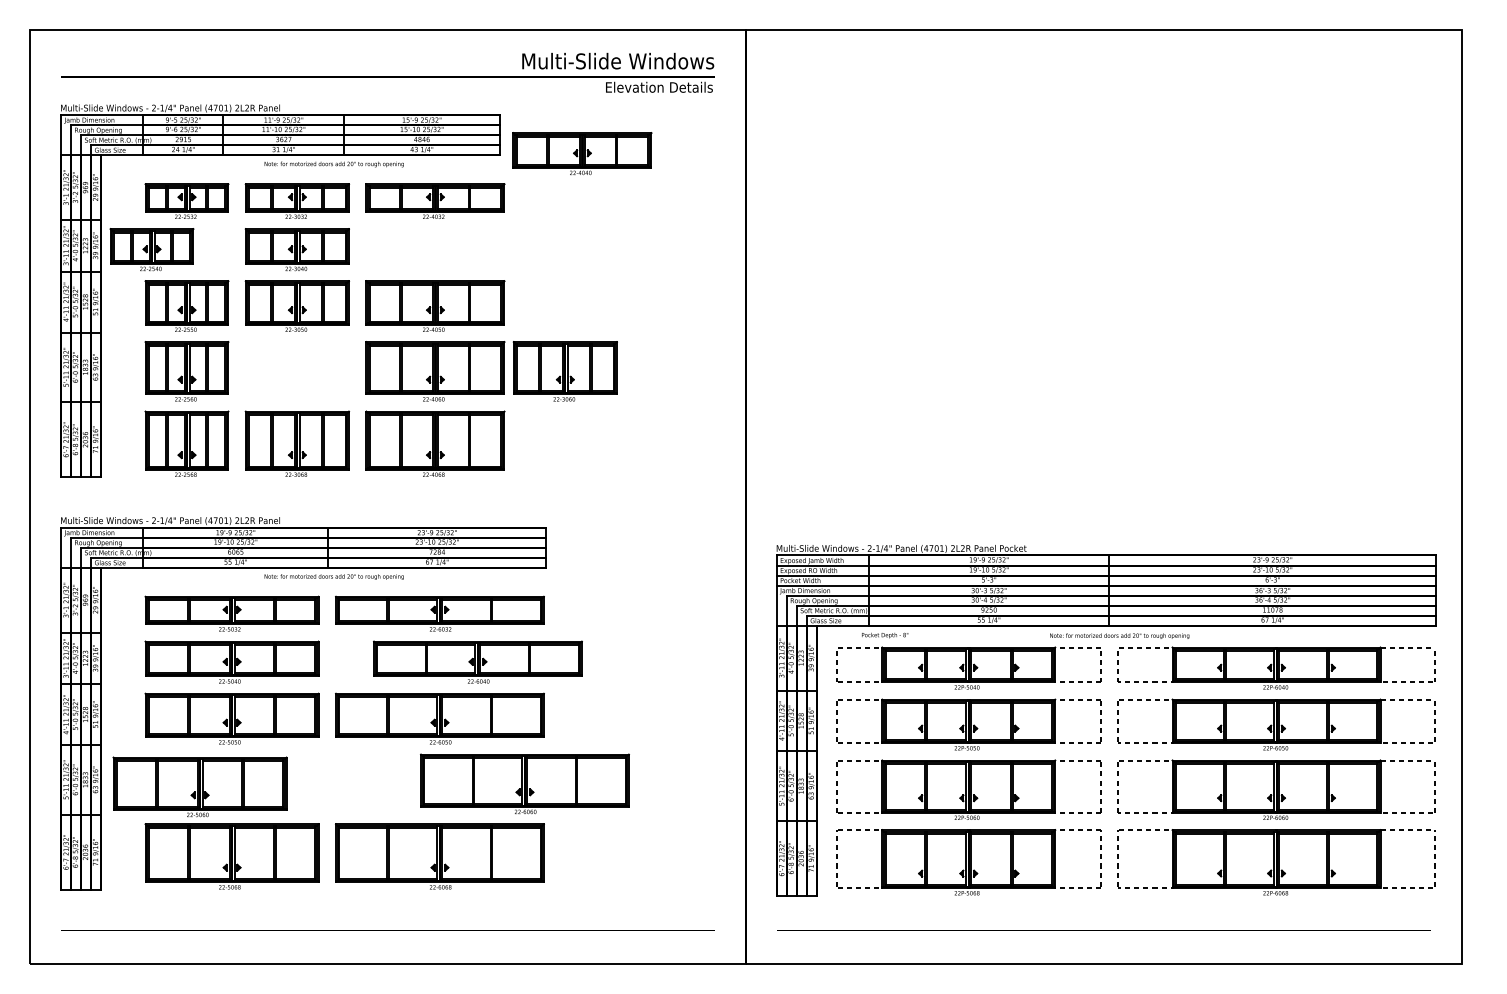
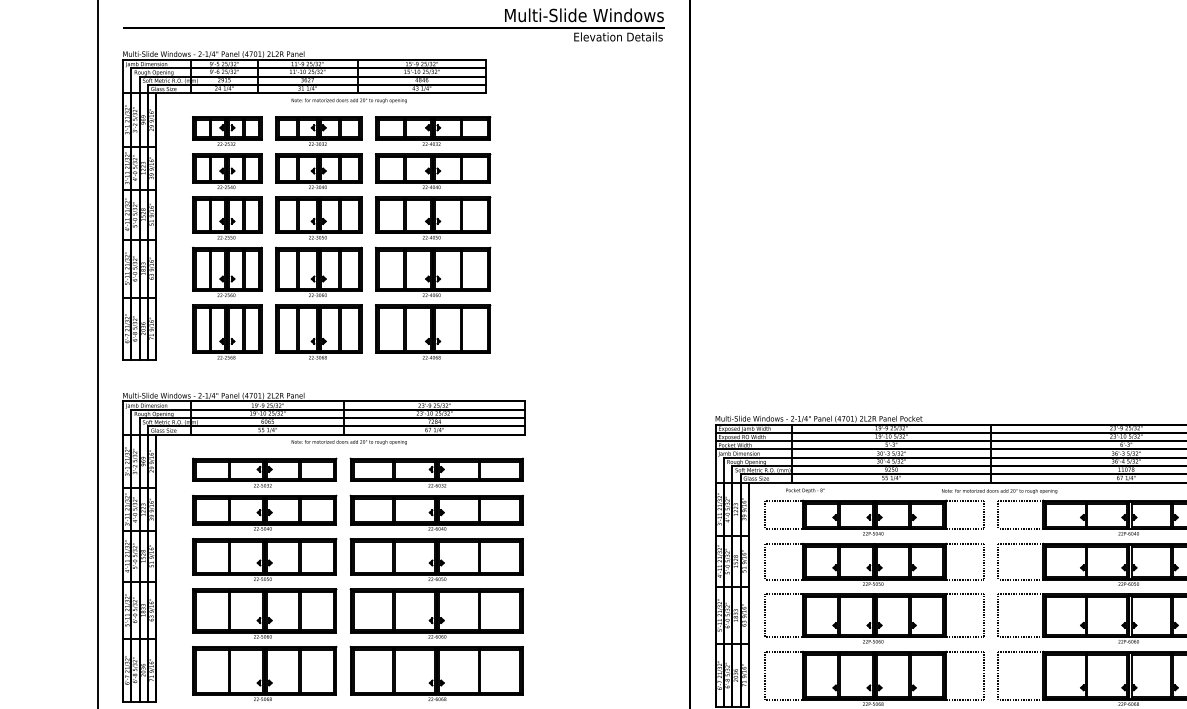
part: (582, 153) -> (433, 171), moved
part: (151, 249) -> (226, 171), moved
part: (564, 371) -> (318, 272), moved
part: (477, 661) -> (436, 512), moved
part: (524, 783) -> (436, 613), moved
part: (199, 786) -> (264, 613), moved

